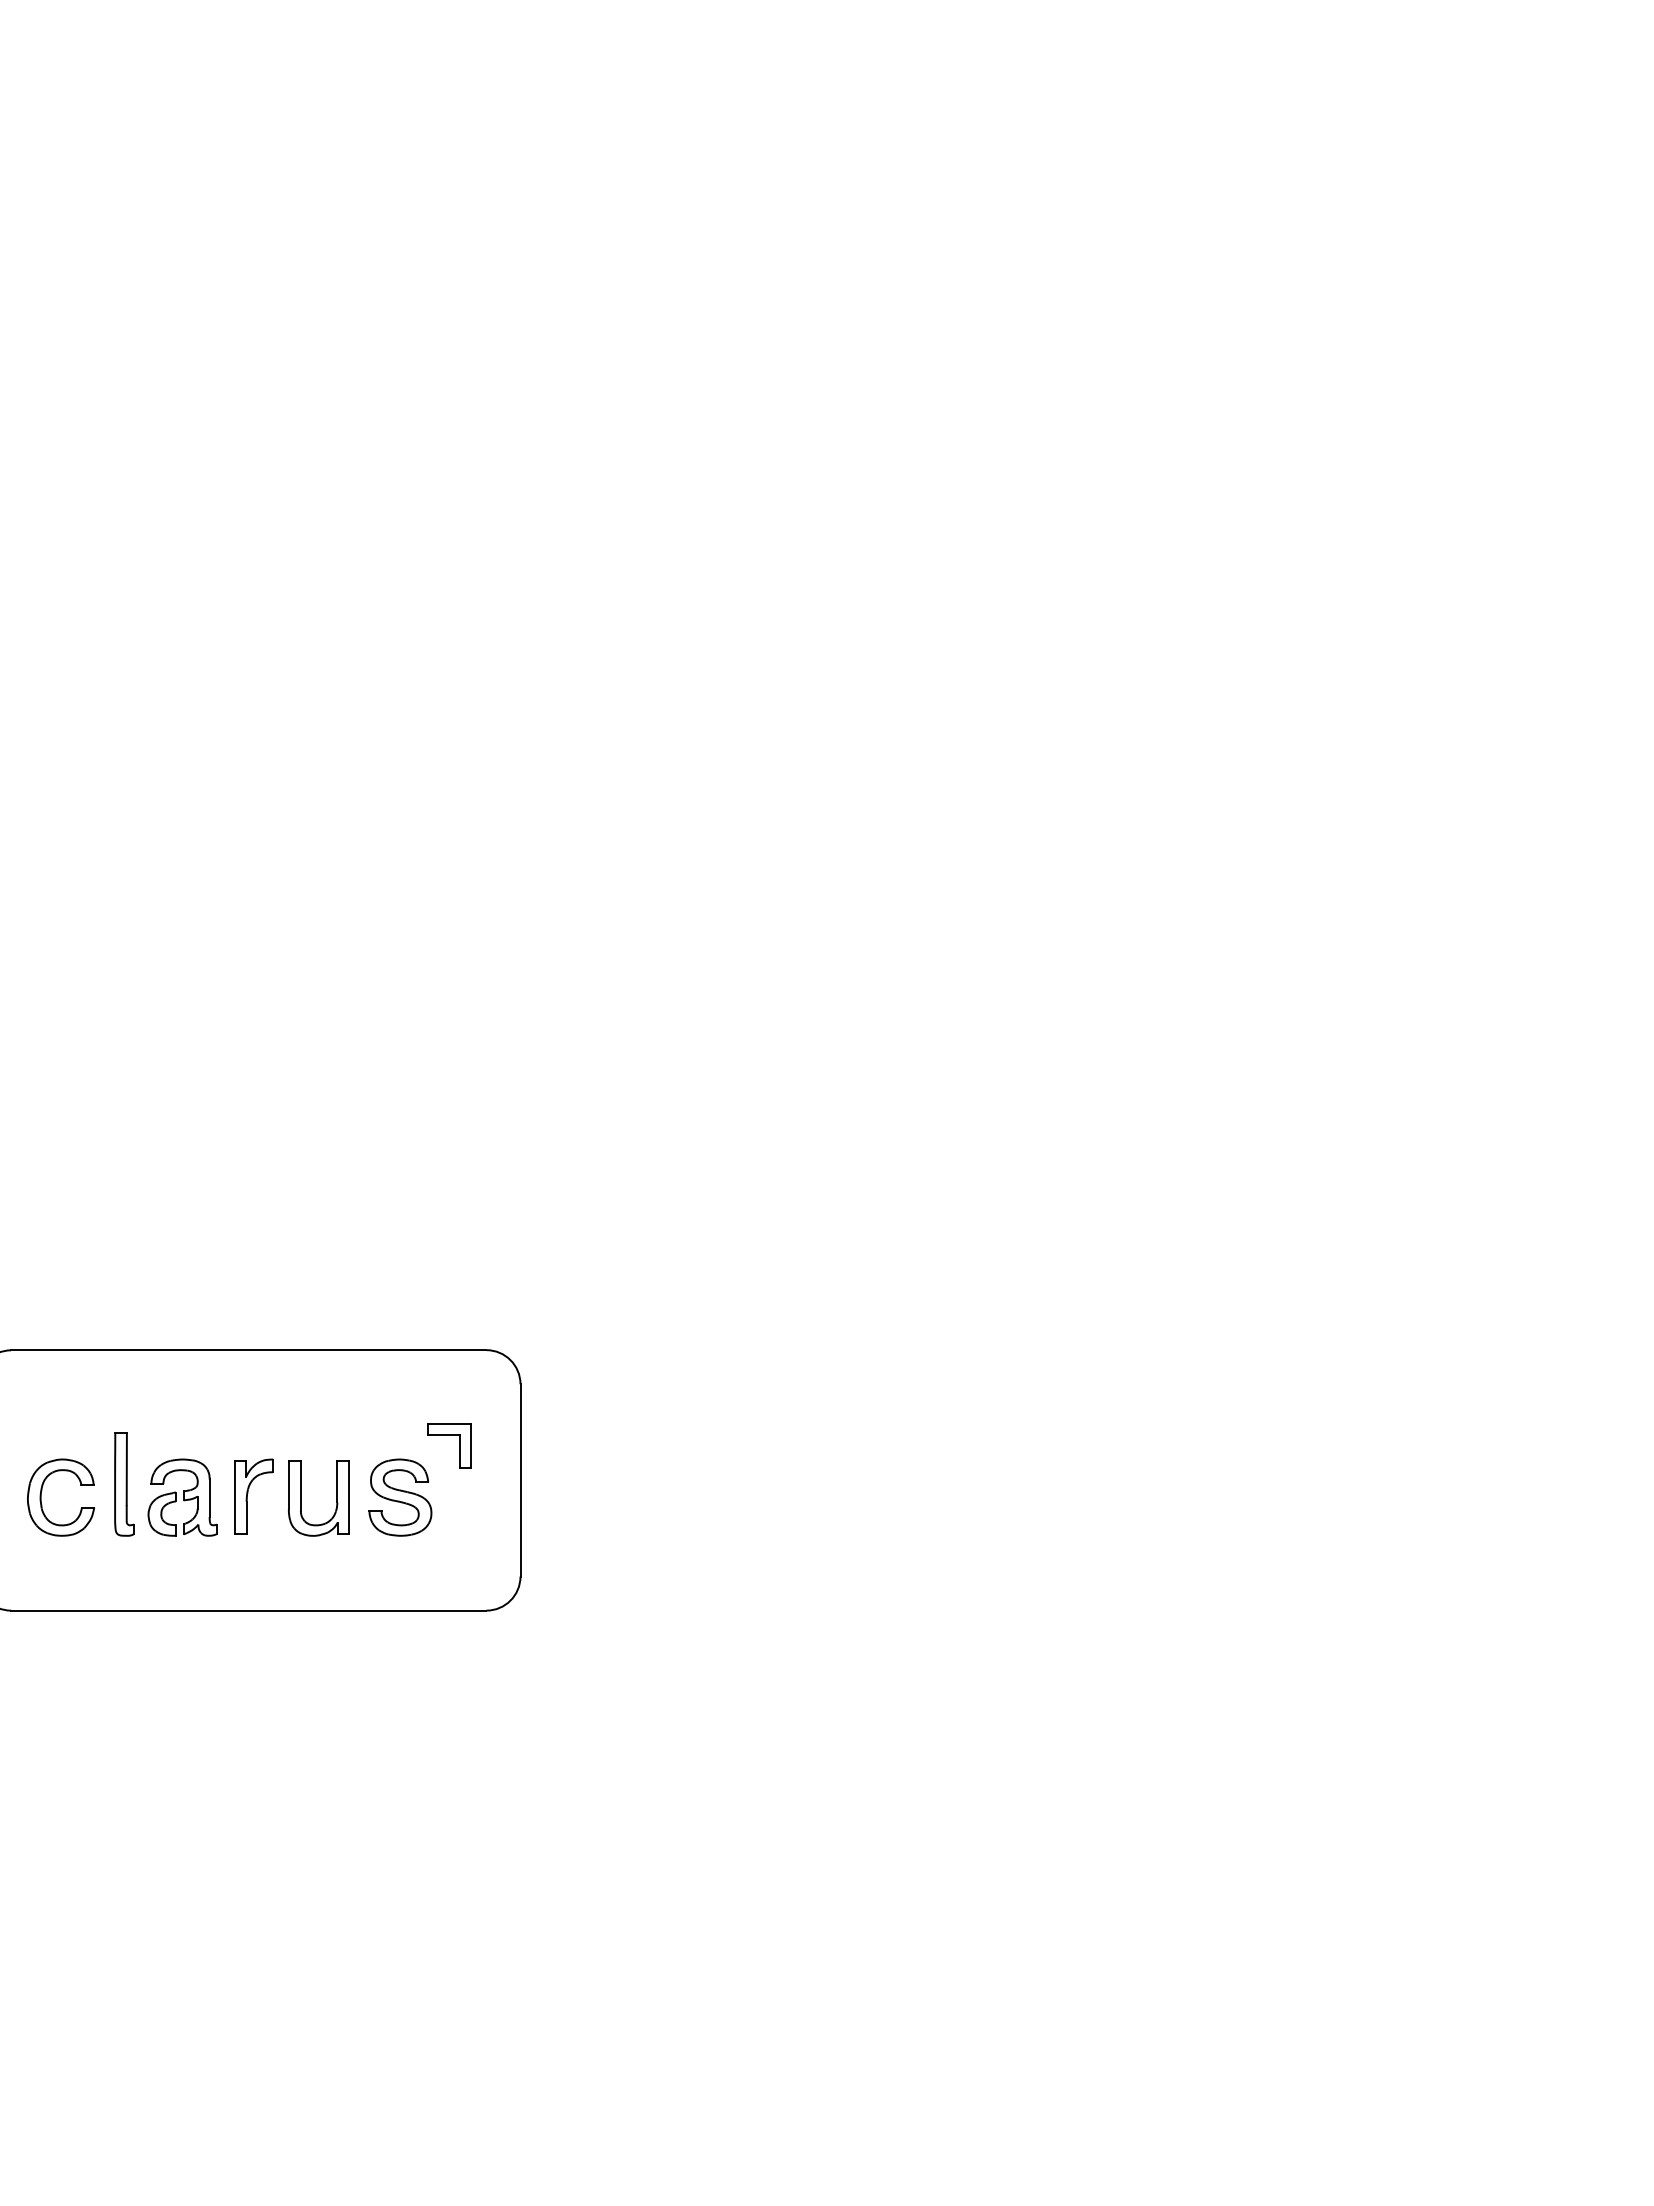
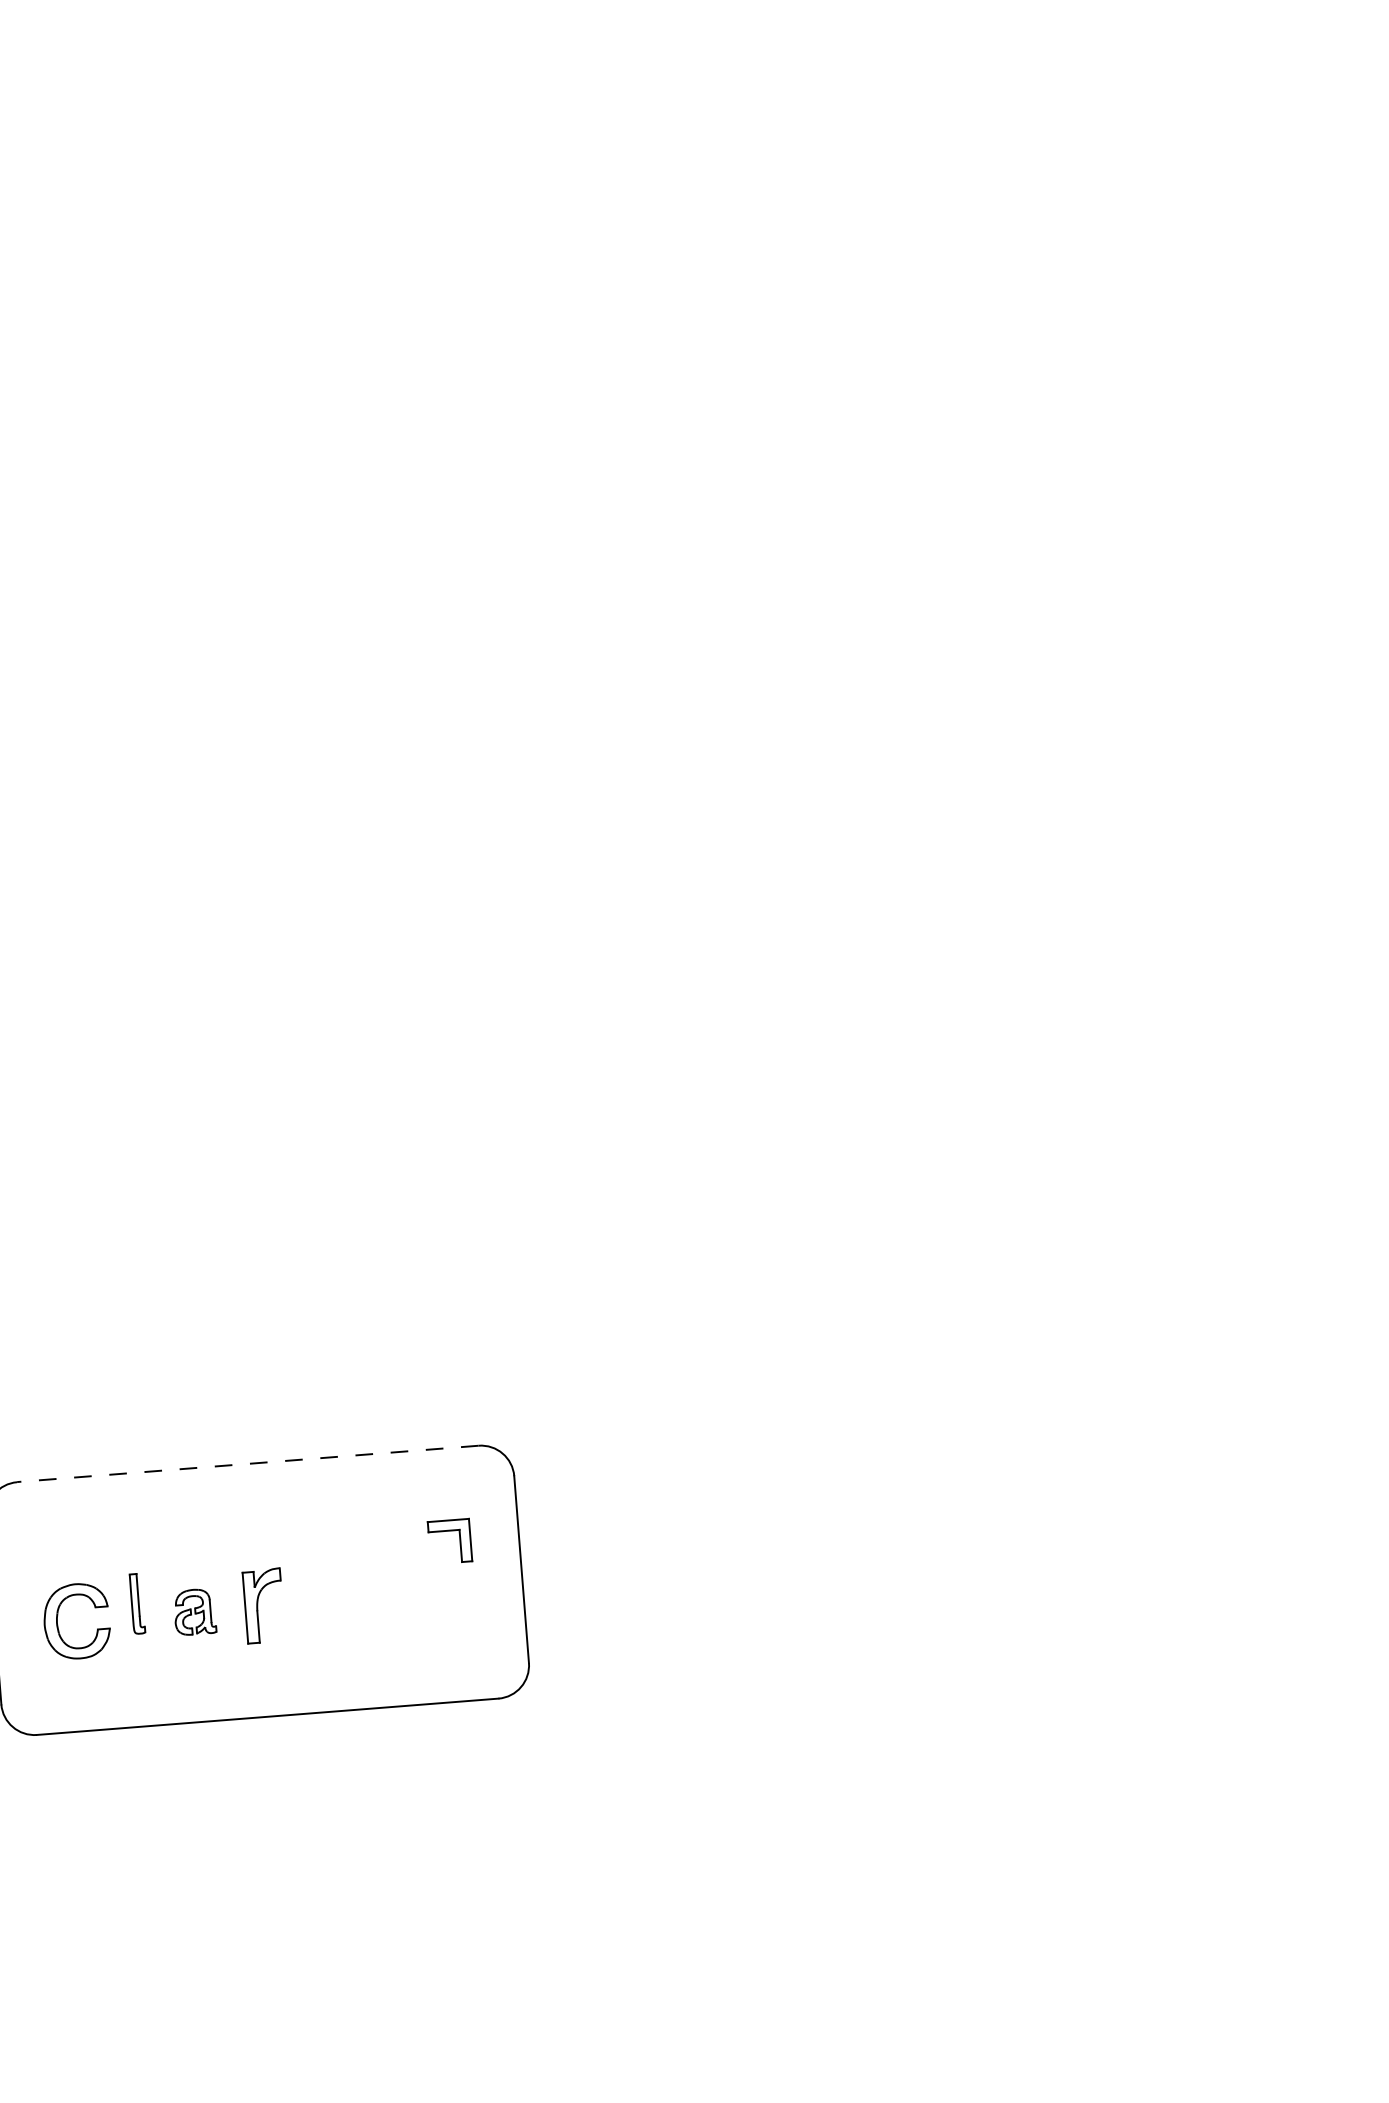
line: (248, 1350) -> (247, 1464), solid -> dashed
part: (124, 1484) -> (137, 1603), size x0.6
part: (182, 1497) -> (194, 1612), size x0.6
part: (400, 1497) -> (406, 1595), removed
part: (301, 1498) -> (310, 1603), removed

